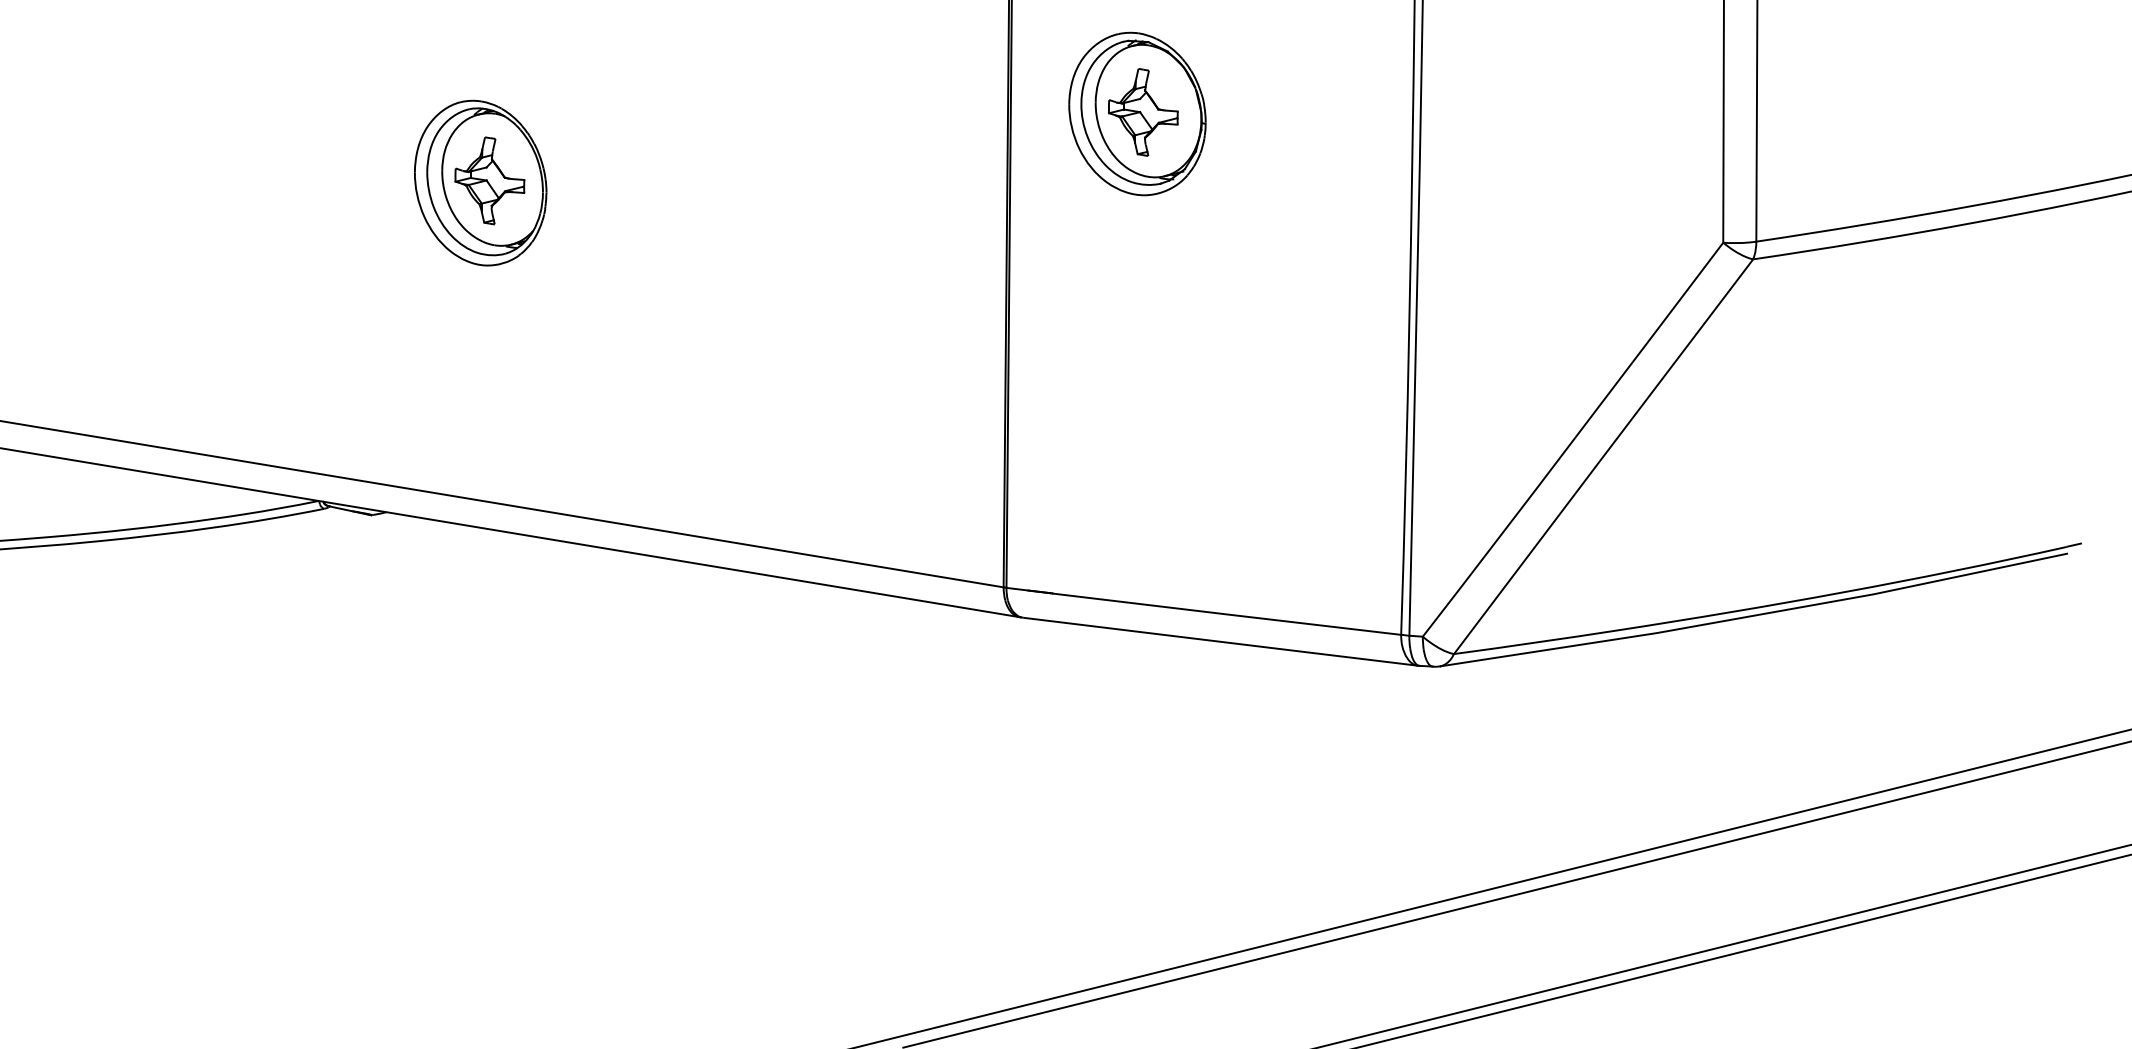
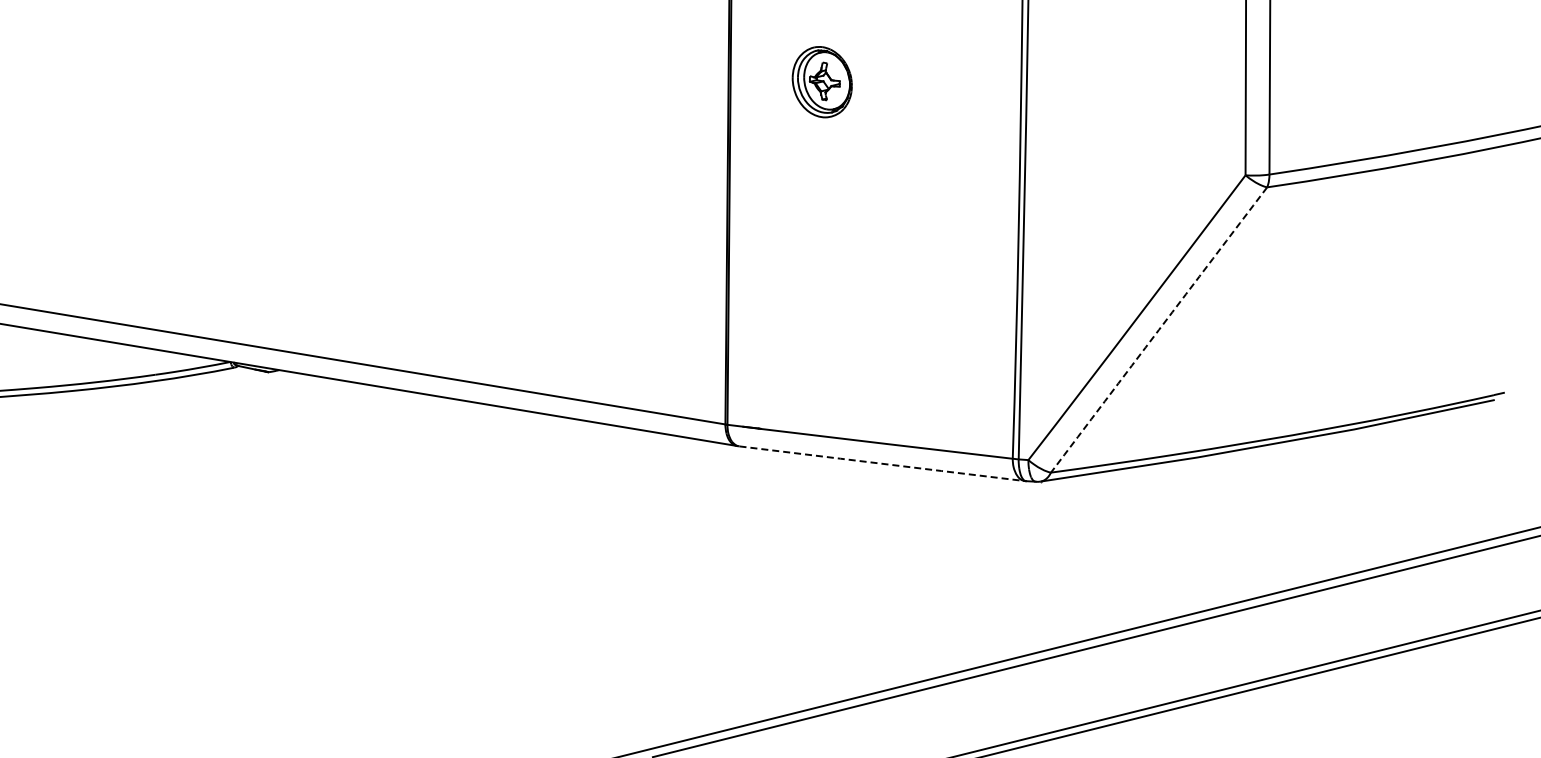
part: (1137, 112) -> (822, 81), size x0.6
part: (480, 182) -> (347, 131), removed
arc: (1602, 456) -> (1158, 329), solid -> dashed
line: (1219, 641) -> (881, 463), solid -> dashed

